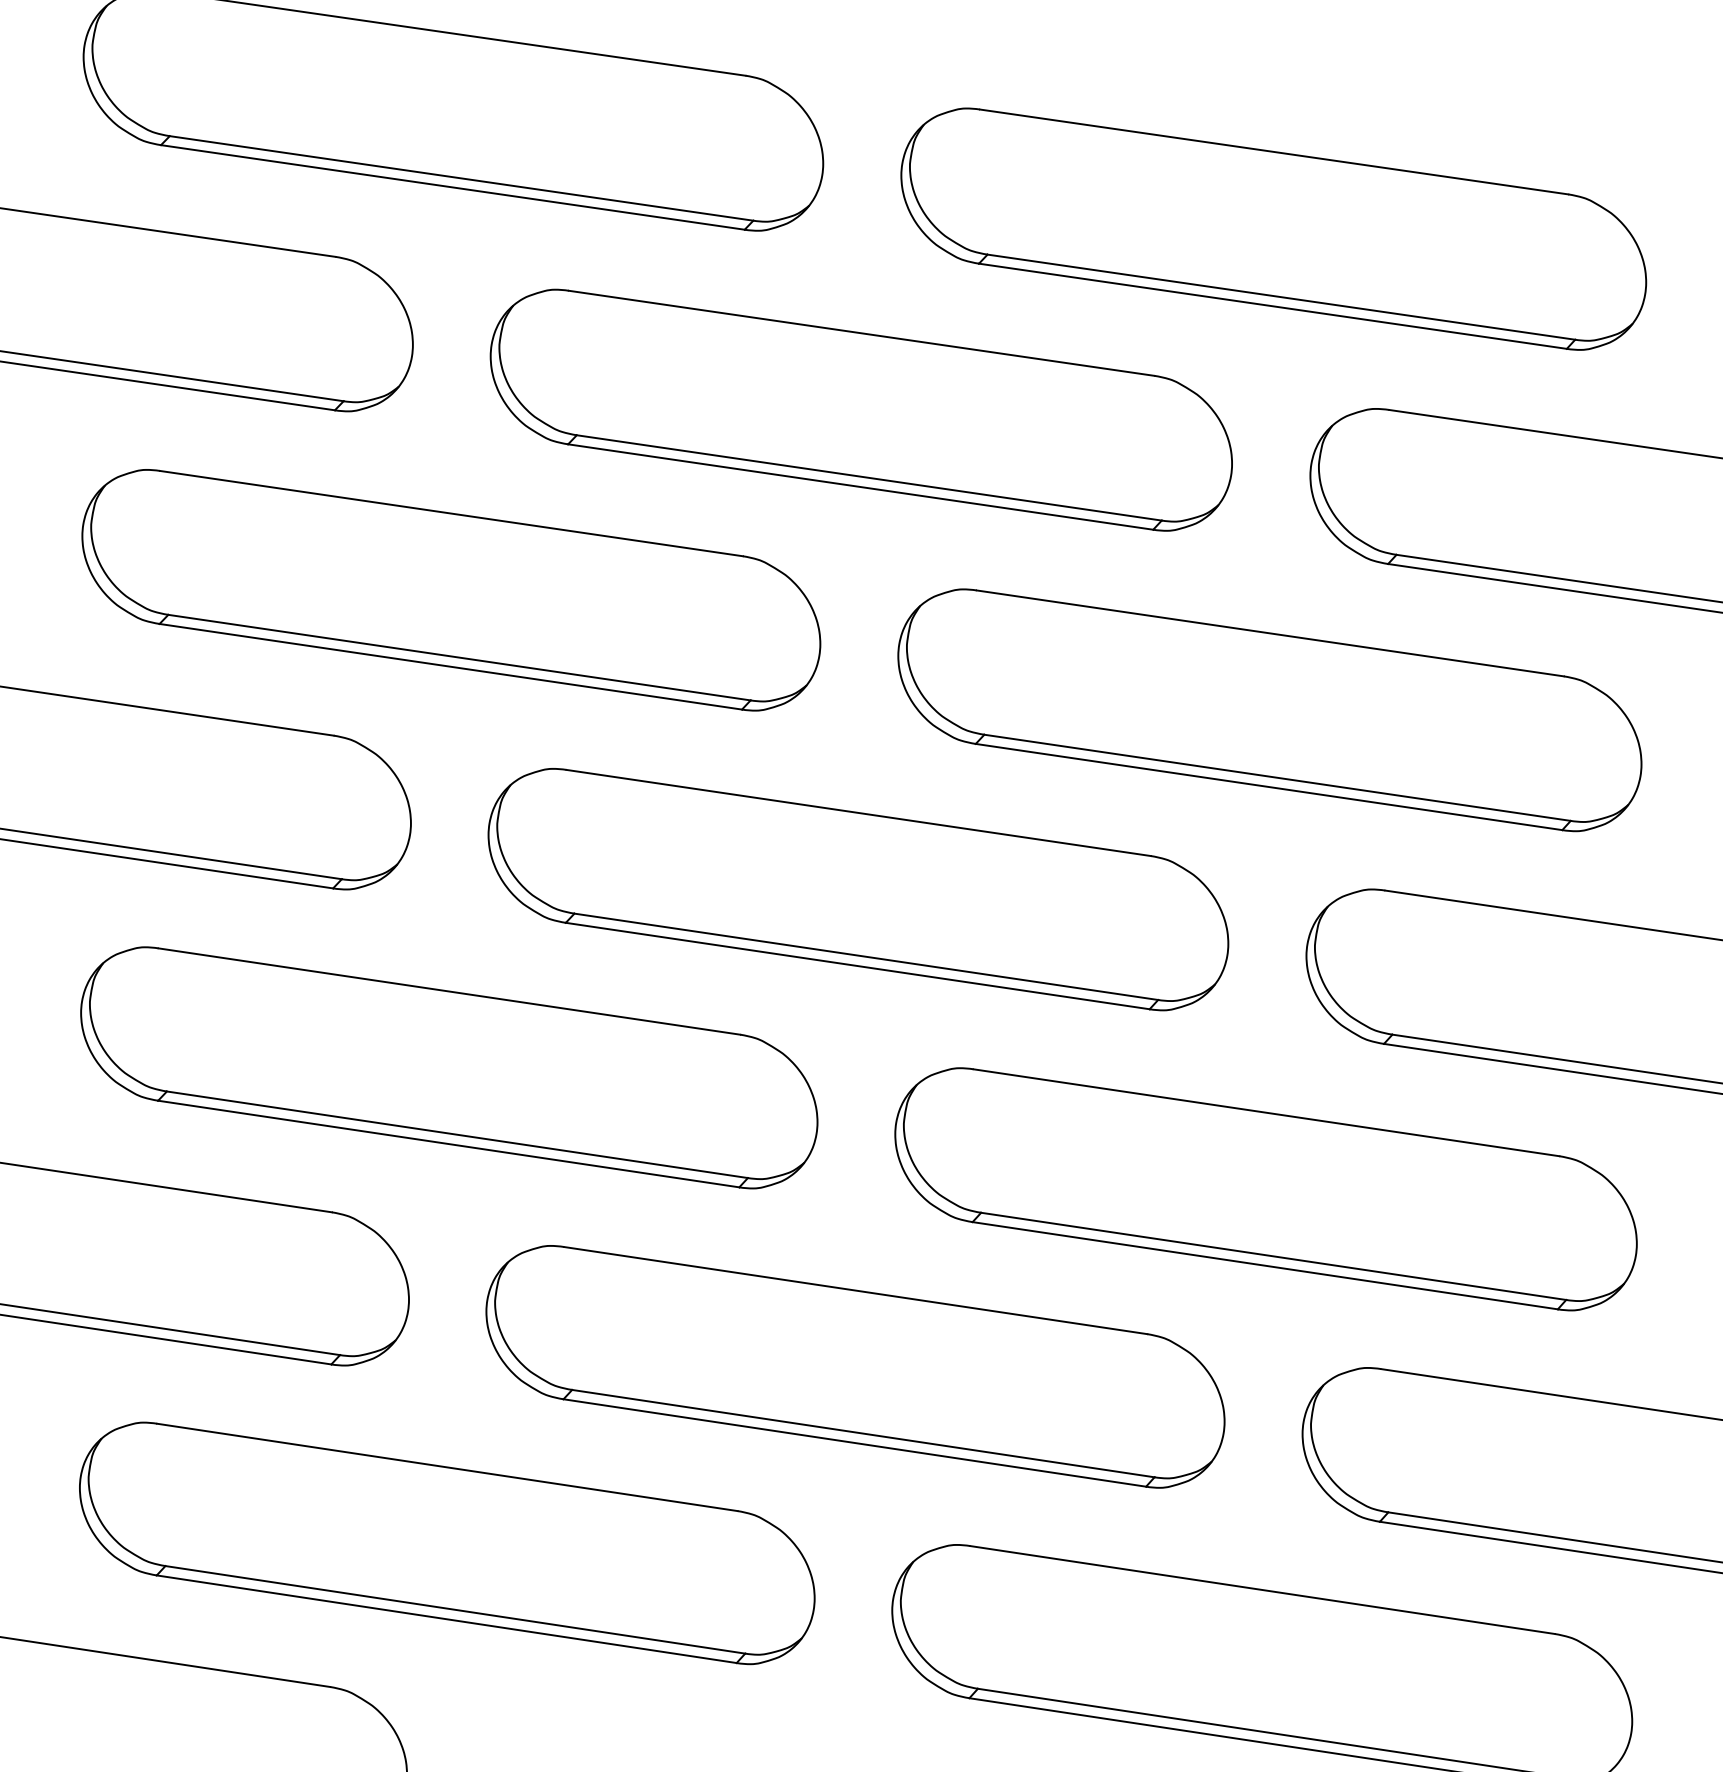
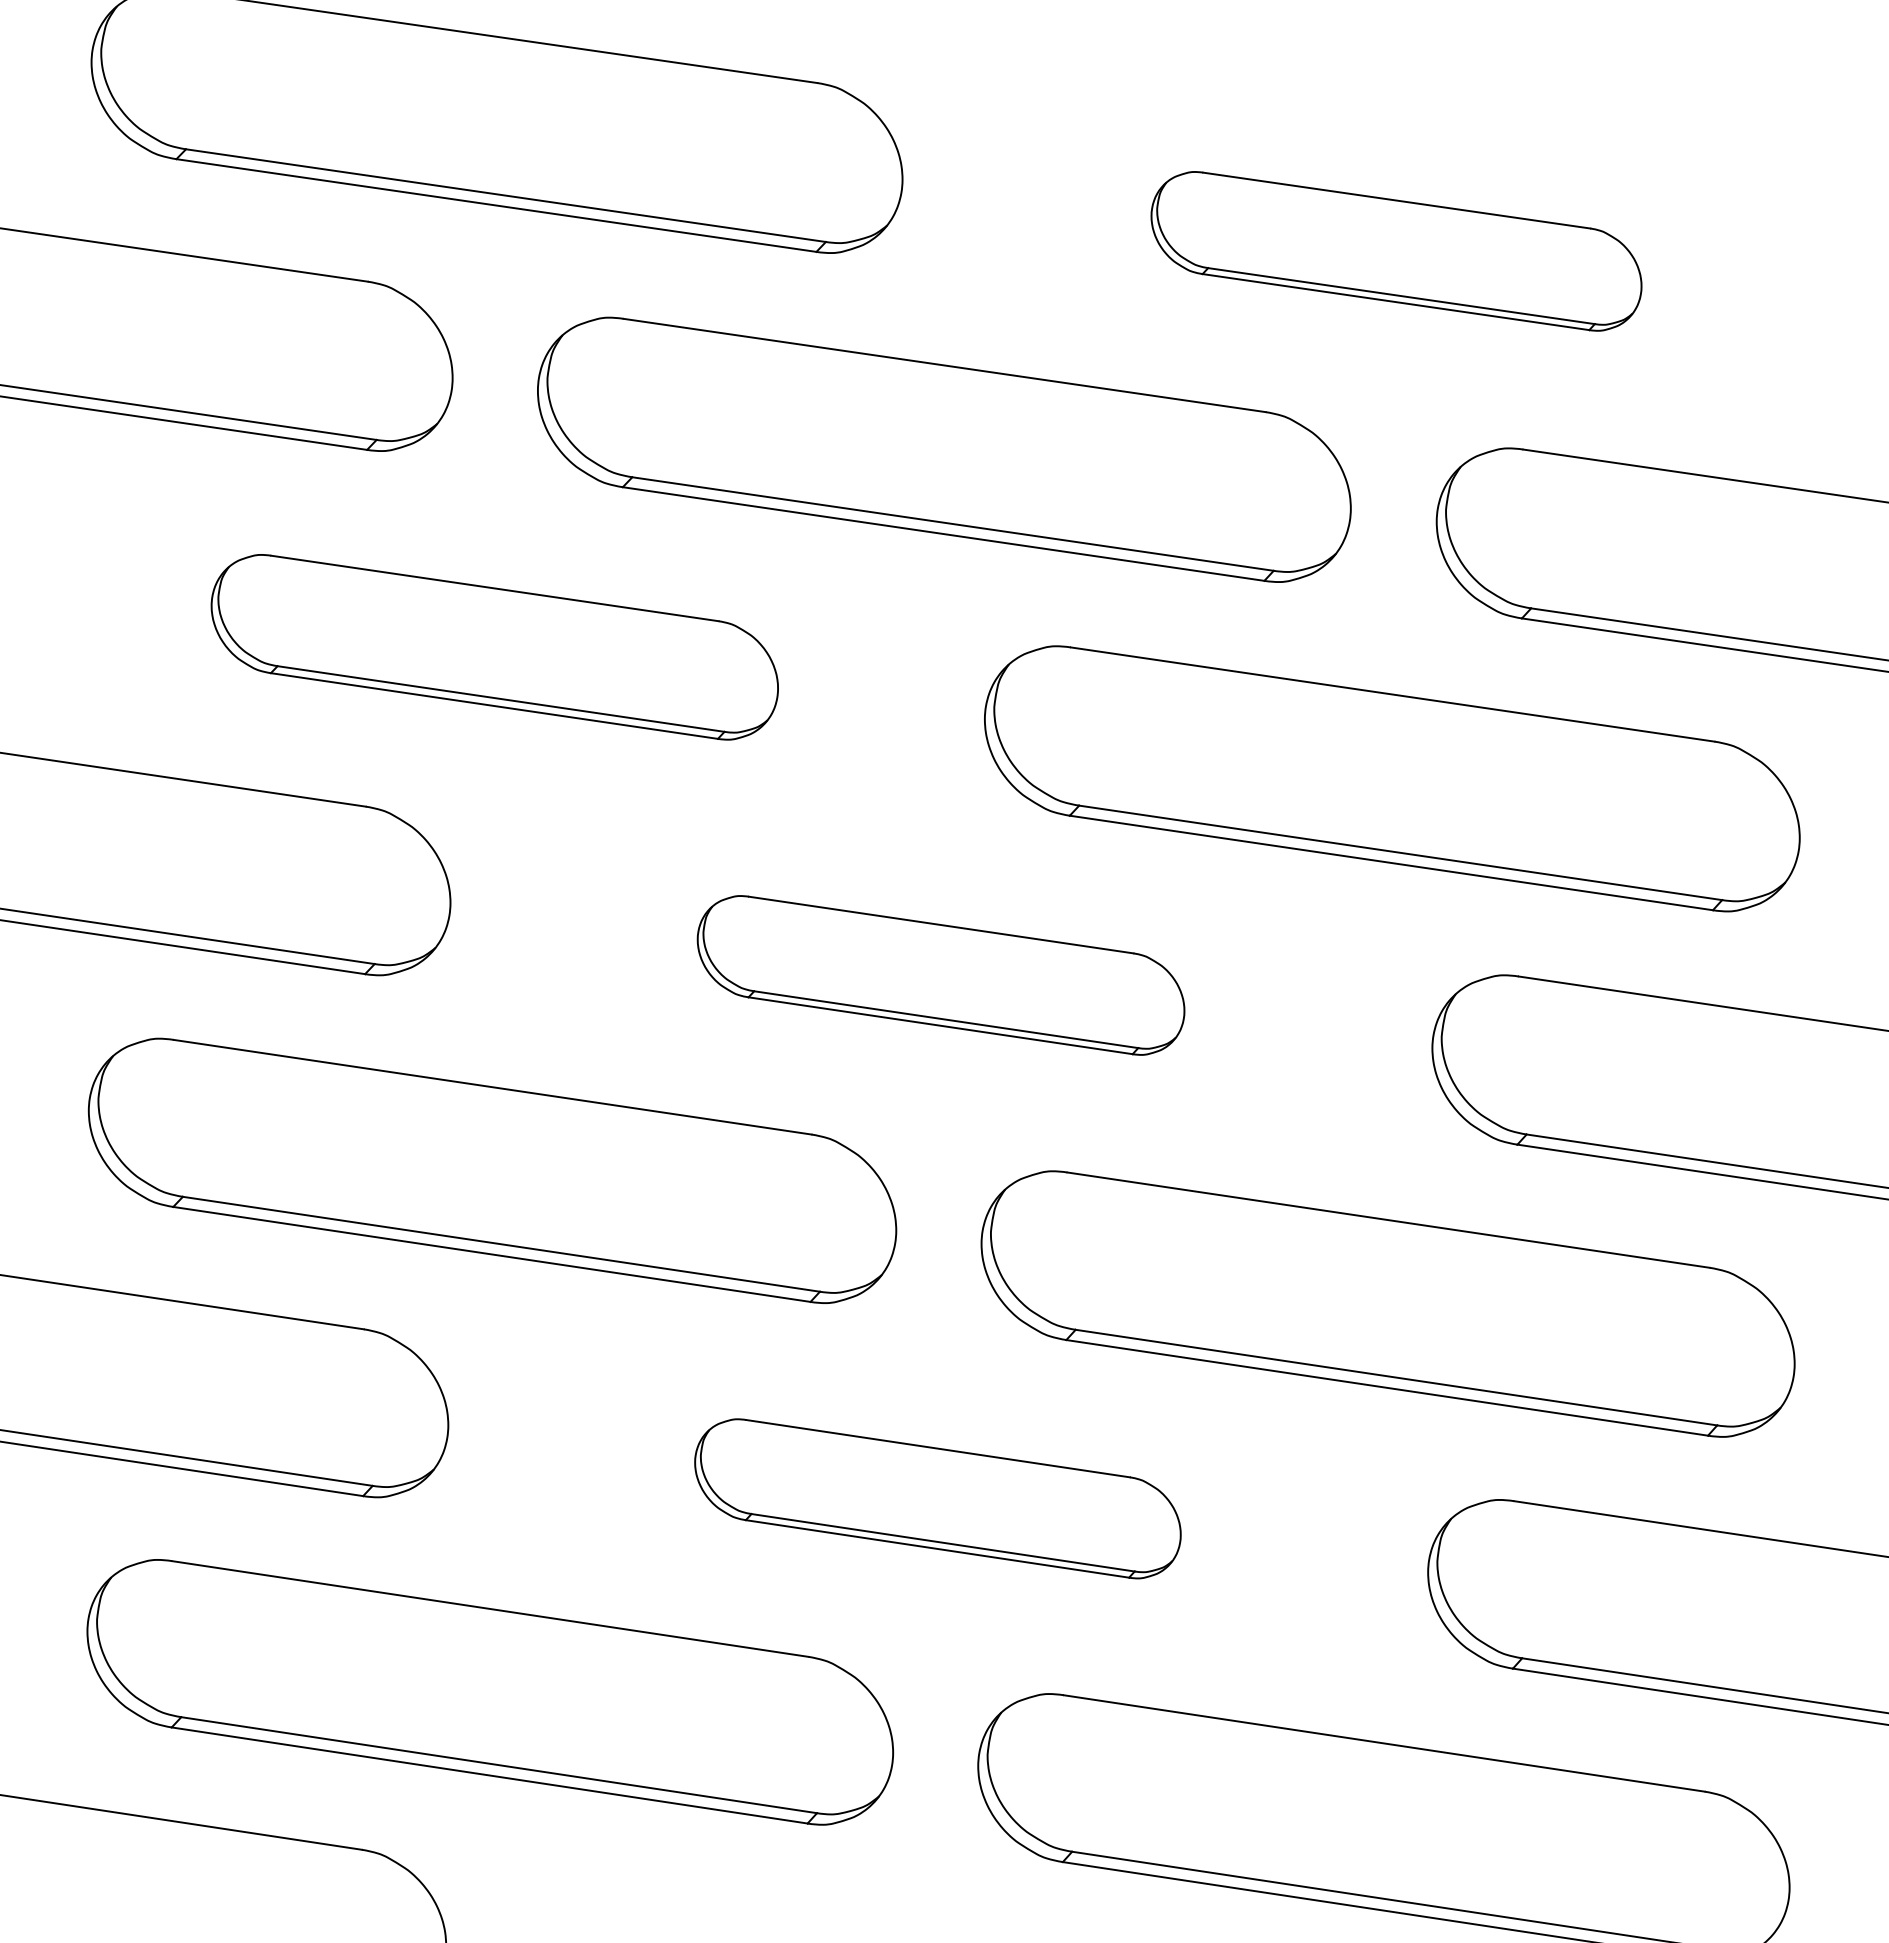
part: (1273, 229) -> (1396, 251), size x0.6
part: (451, 590) -> (494, 647), size x0.7
part: (857, 889) -> (940, 975), size x0.6
part: (855, 1366) -> (937, 1498), size x0.6

